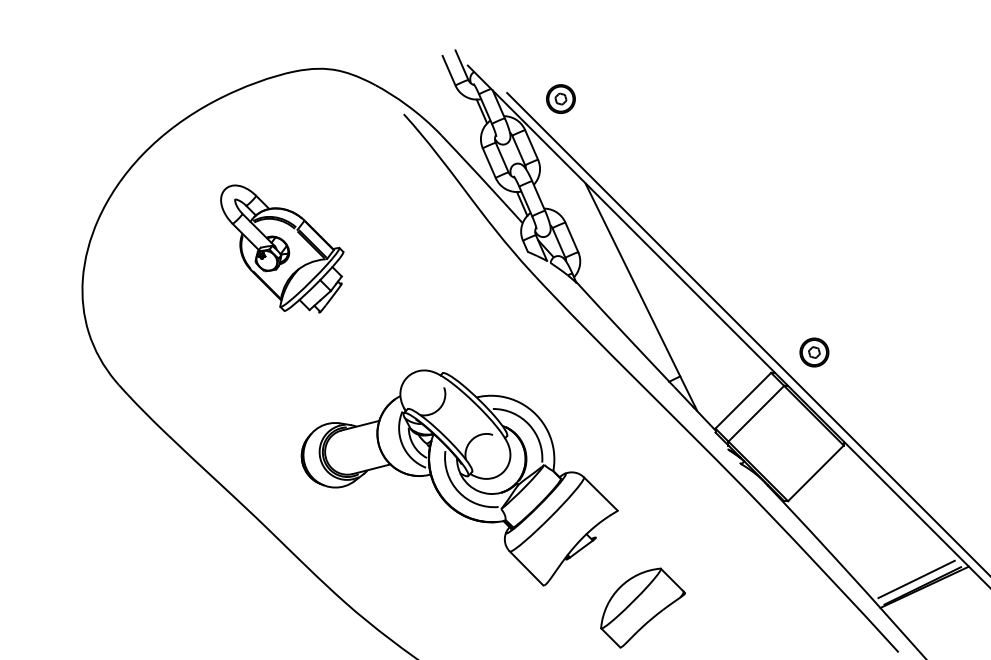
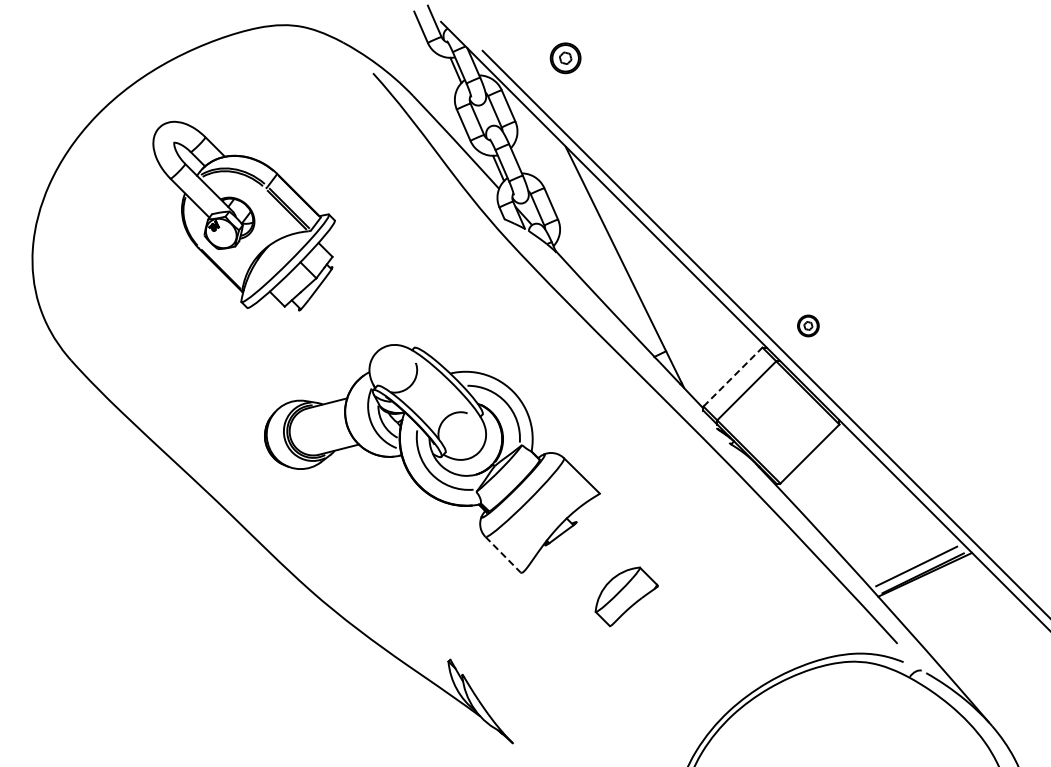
part: (560, 99) -> (565, 58), moved
part: (282, 249) -> (244, 216), size x1.4
part: (814, 352) -> (808, 325), size x0.7
line: (742, 401) -> (732, 377), solid -> dashed
line: (526, 569) -> (503, 555), solid -> dashed
part: (642, 607) -> (626, 596), size x0.7

